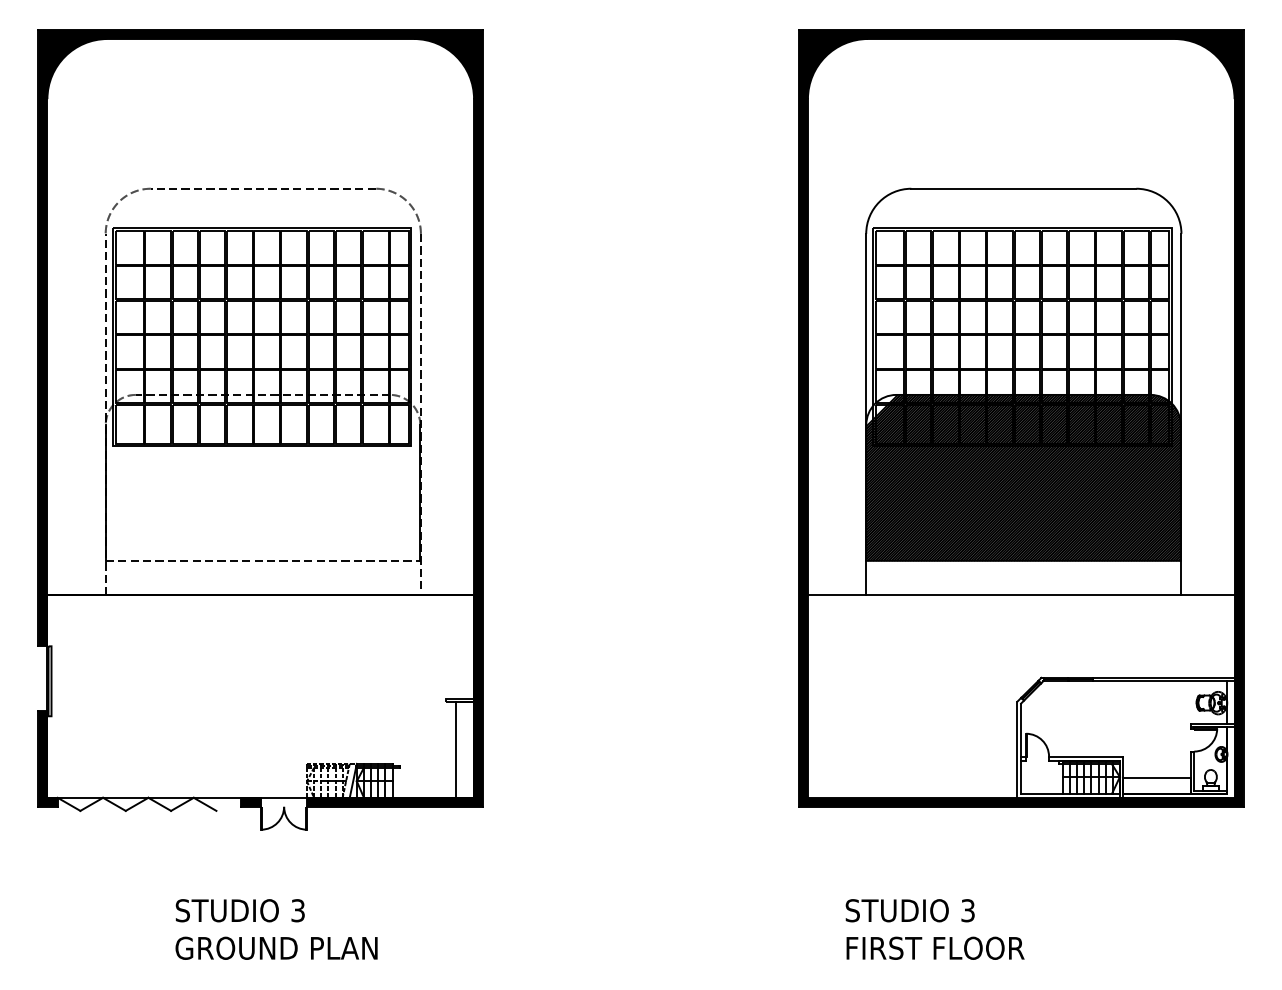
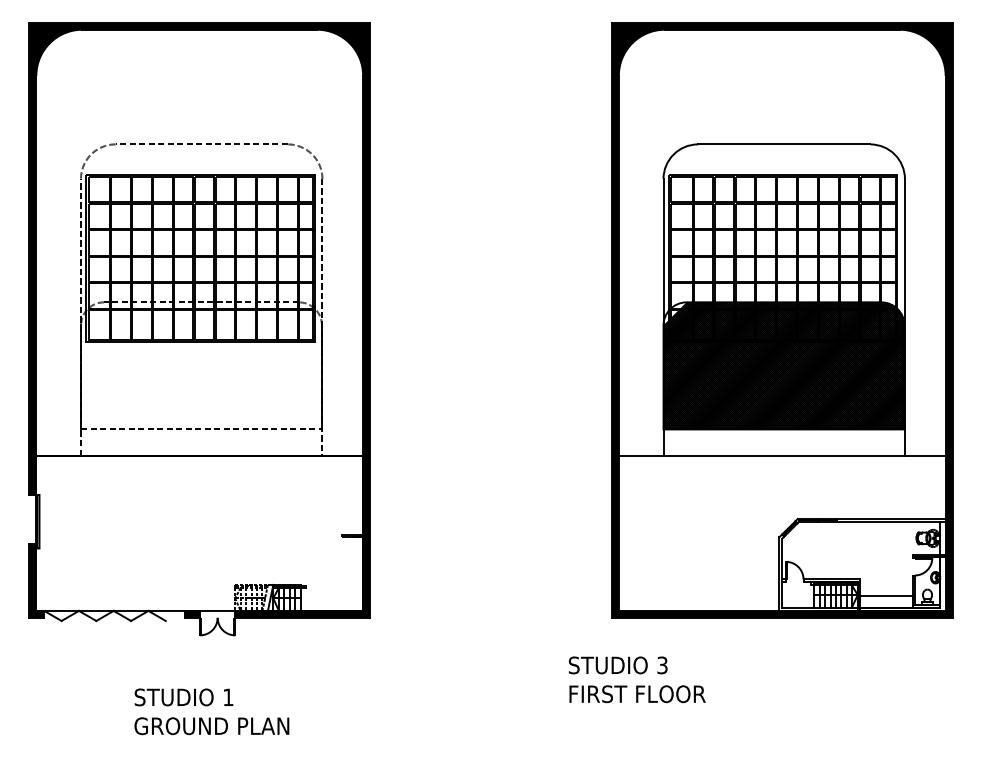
line: (456, 748) -> (349, 573), removed
text: (298, 910) -> (228, 697), 3 -> 1
text: (934, 929) -> (636, 679), moved

